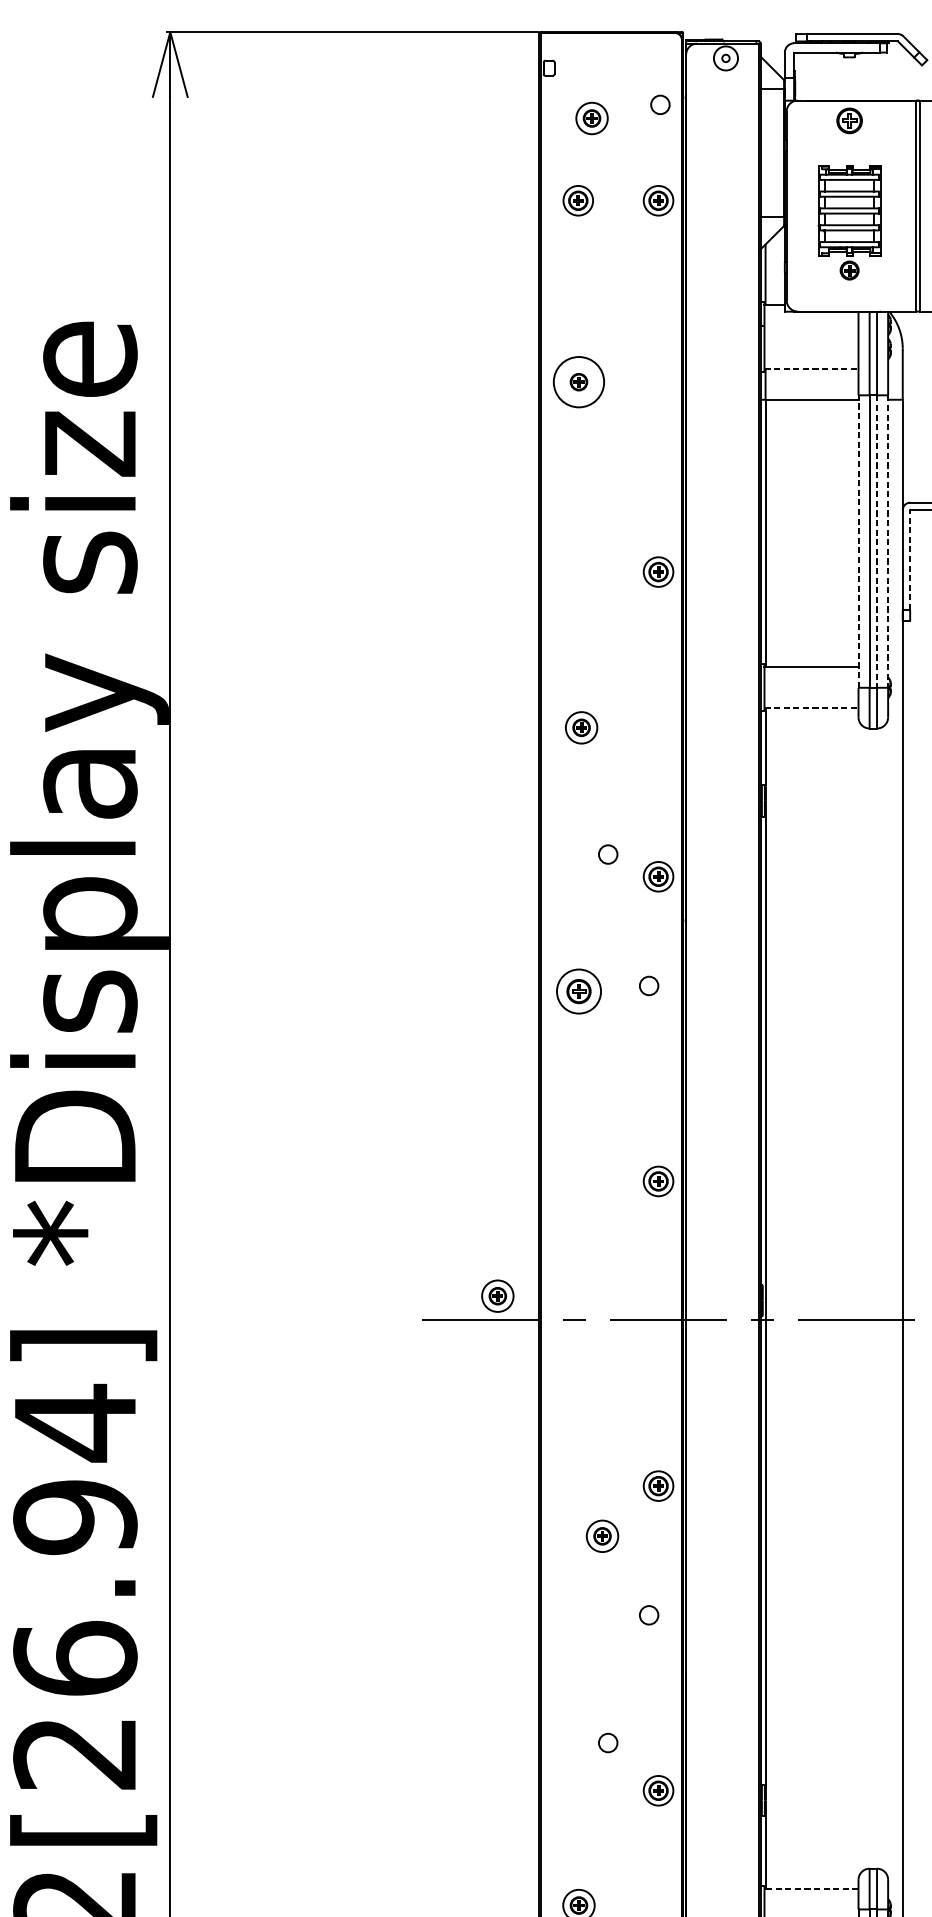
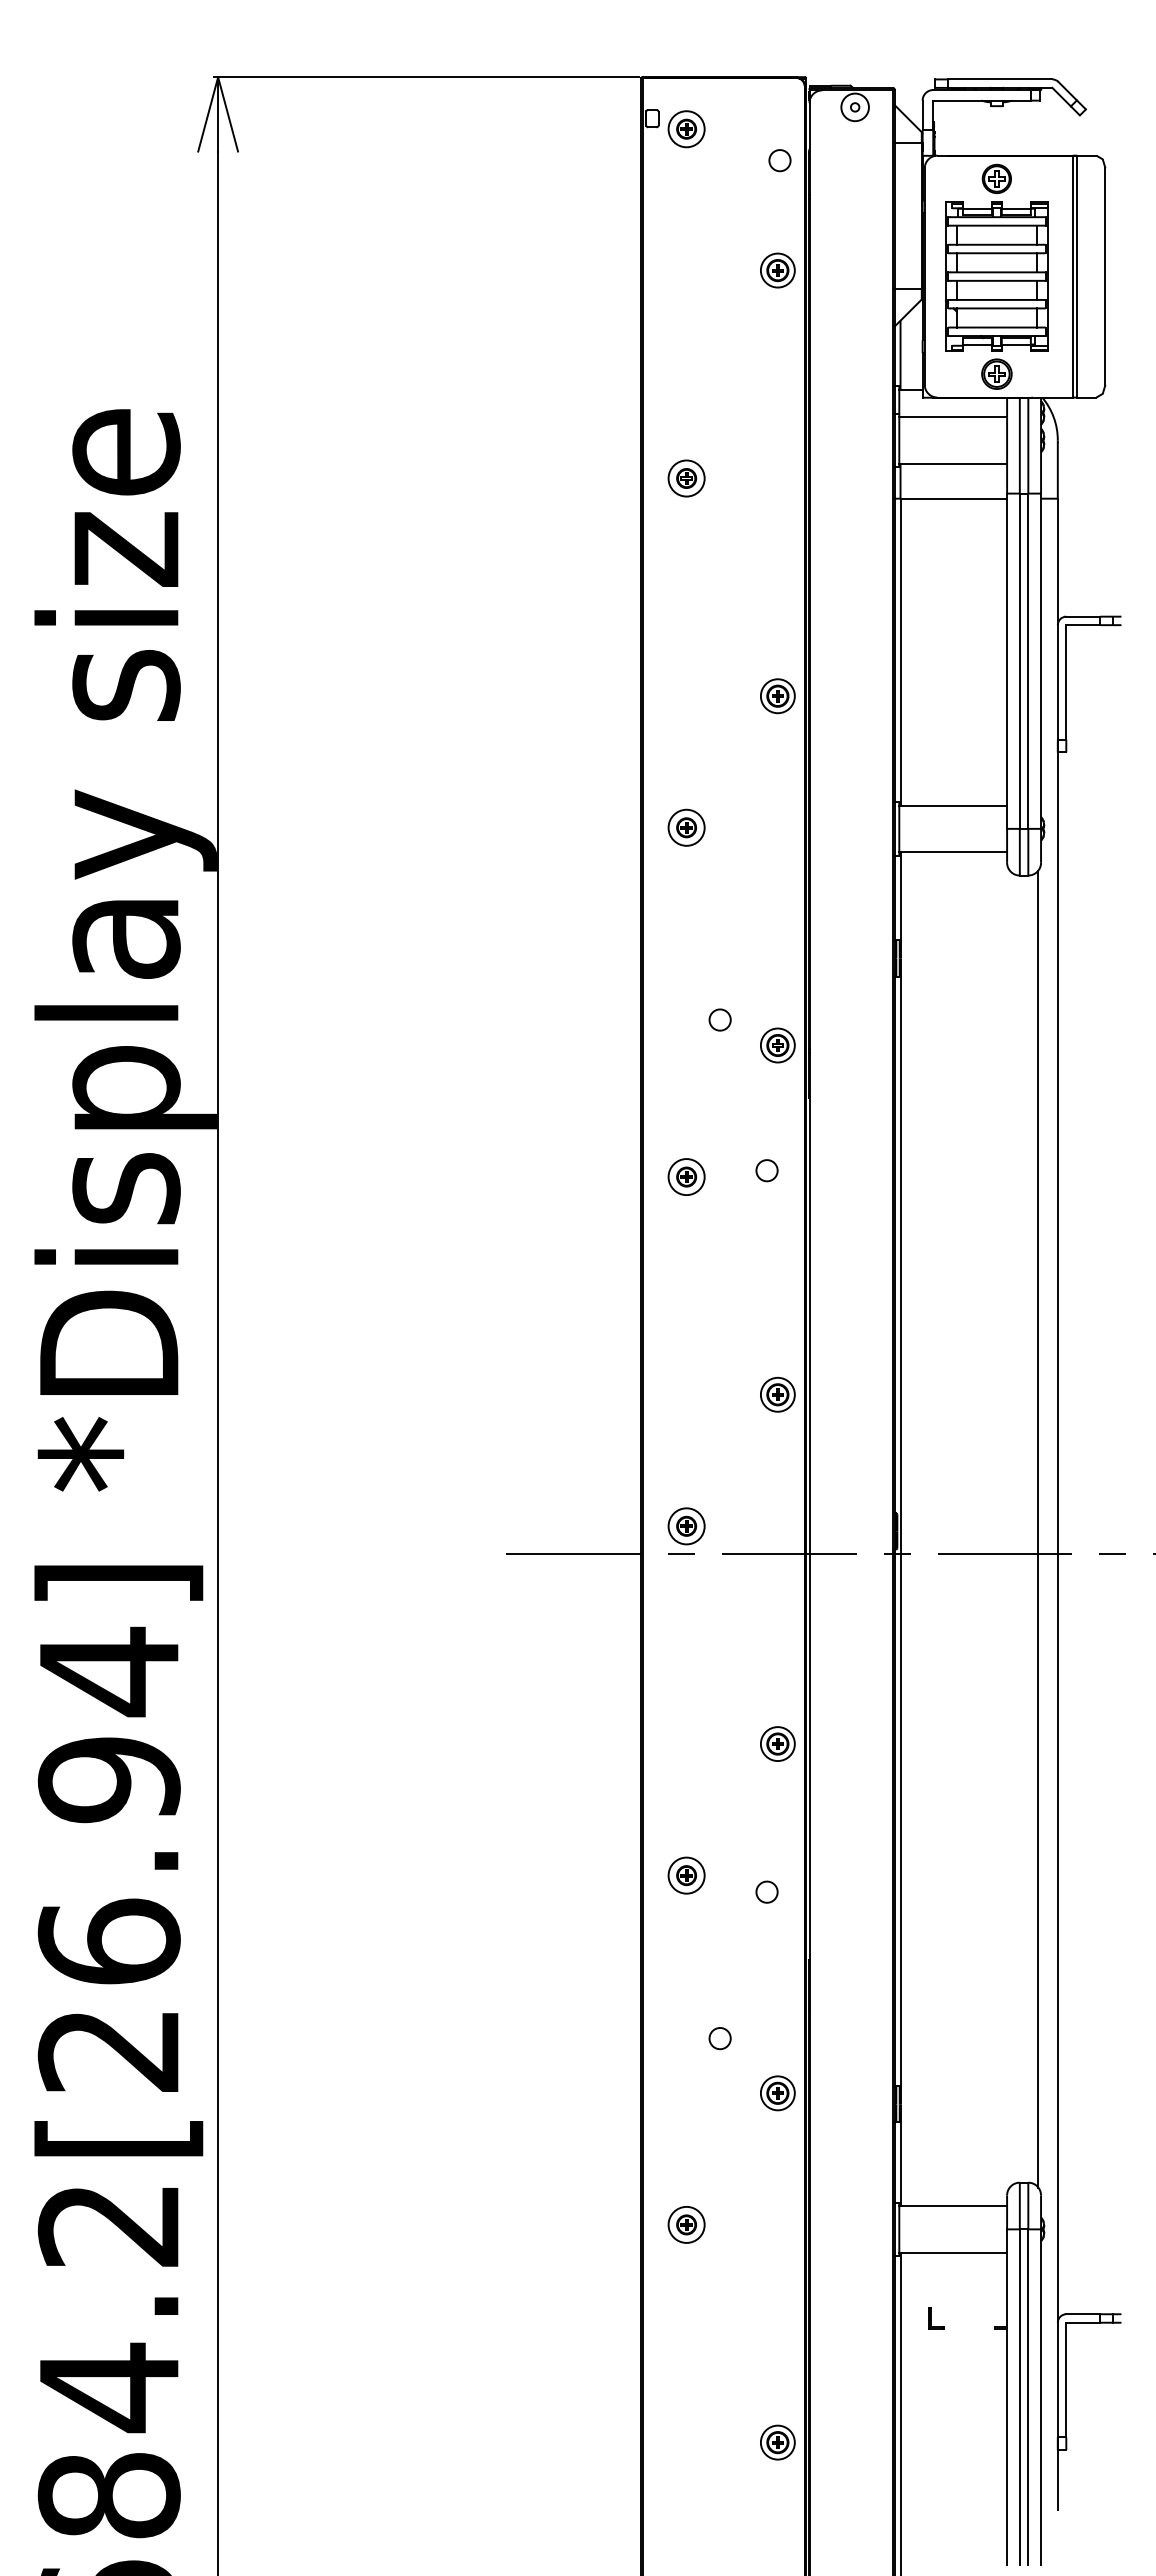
part: (591, 118) -> (686, 129), moved
part: (577, 200) -> (685, 270), removed
part: (849, 222) -> (996, 295), size x1.43
line: (811, 328) -> (953, 417), added
line: (811, 369) -> (953, 463), dashed -> solid
circle: (578, 382) -> (686, 478), size x0.62
line: (858, 541) -> (1007, 661), dashed -> solid
line: (877, 541) -> (1028, 661), dashed -> solid
line: (888, 541) -> (1041, 661), dashed -> solid
line: (910, 559) -> (1066, 681), dashed -> solid
line: (811, 708) -> (953, 852), dashed -> solid
part: (581, 727) -> (686, 827), moved
part: (578, 991) -> (686, 1176), size x0.71
part: (497, 1296) -> (686, 1526), moved
line: (885, 1298) -> (1038, 1528), added
part: (602, 1536) -> (686, 1875), moved
line: (811, 1889) -> (953, 2206), dashed -> solid

